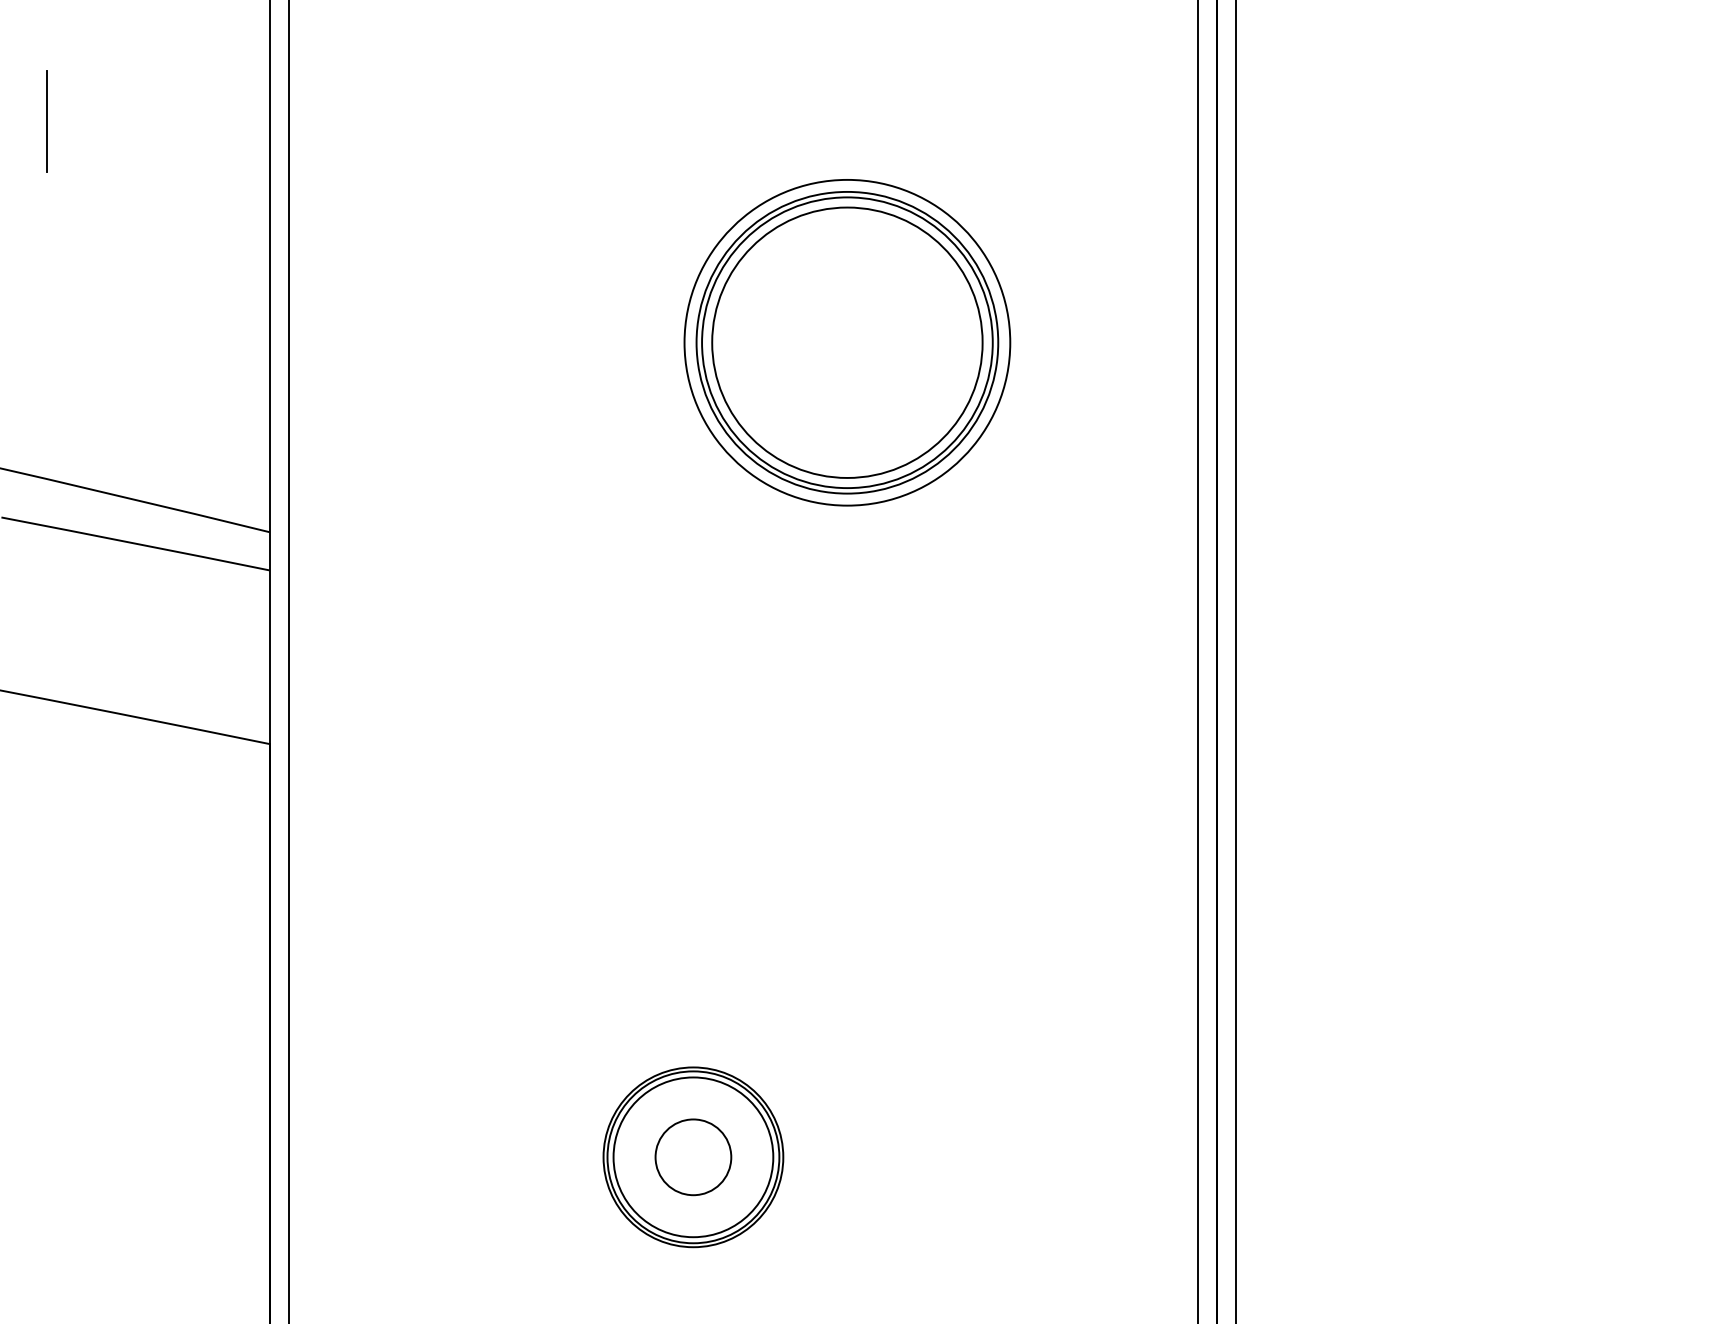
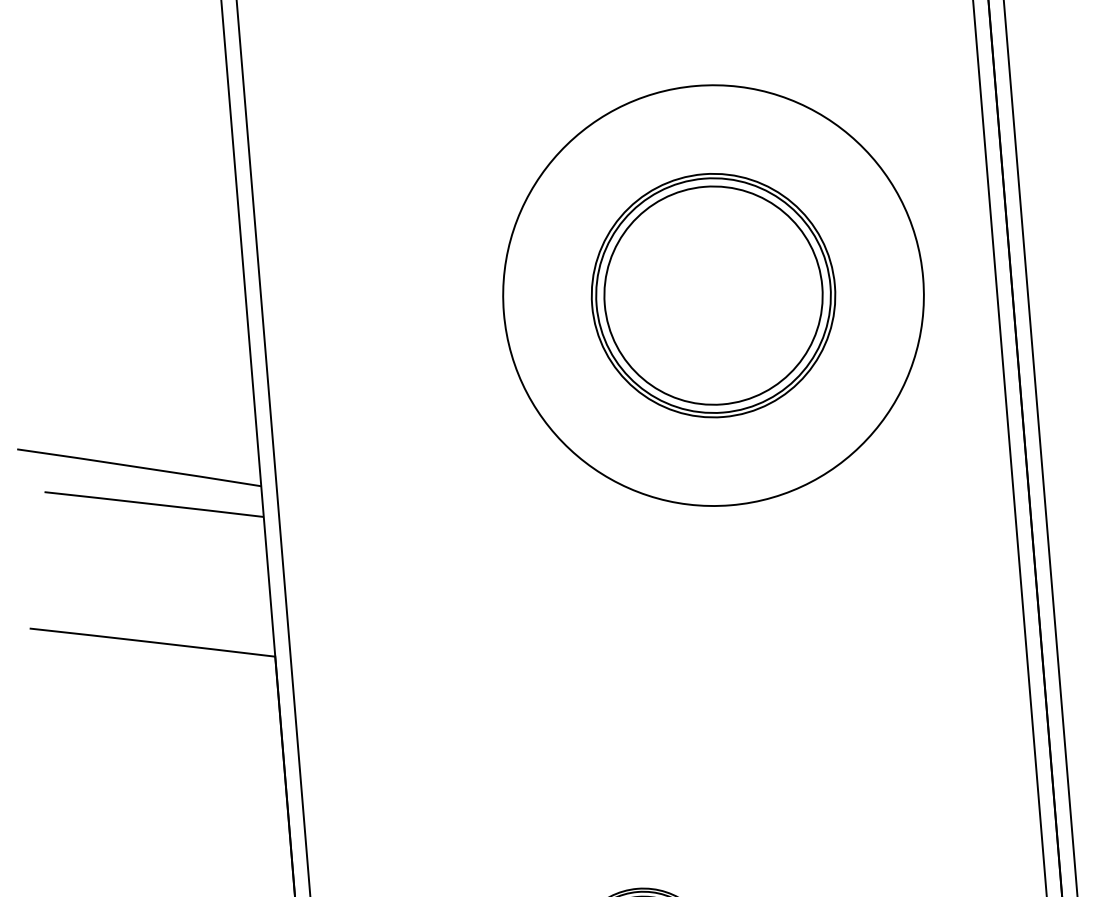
line: (46, 121) -> (54, 170), removed
circle: (847, 342) -> (713, 295), size x1.6

